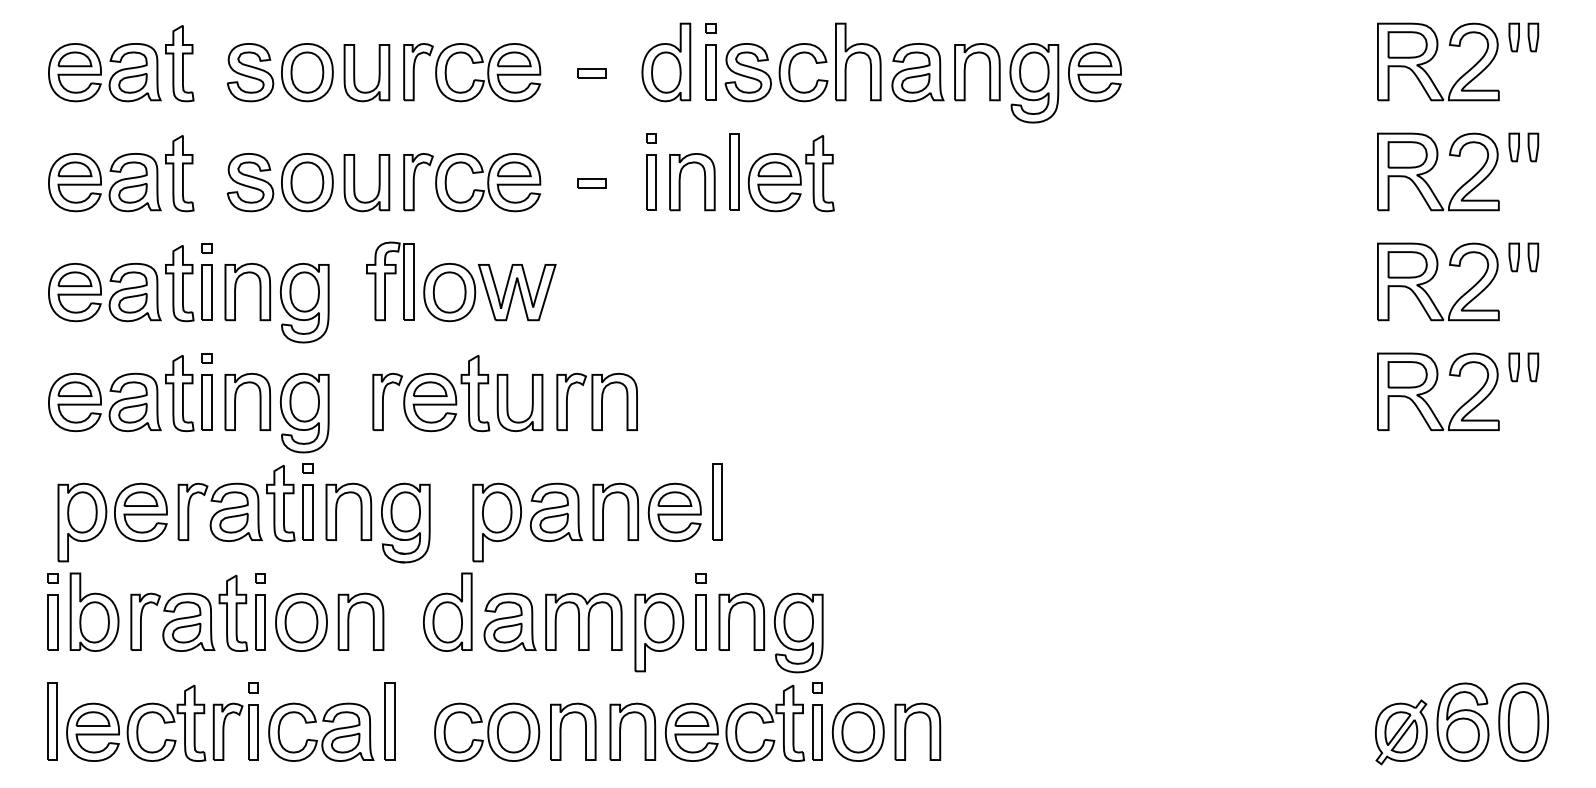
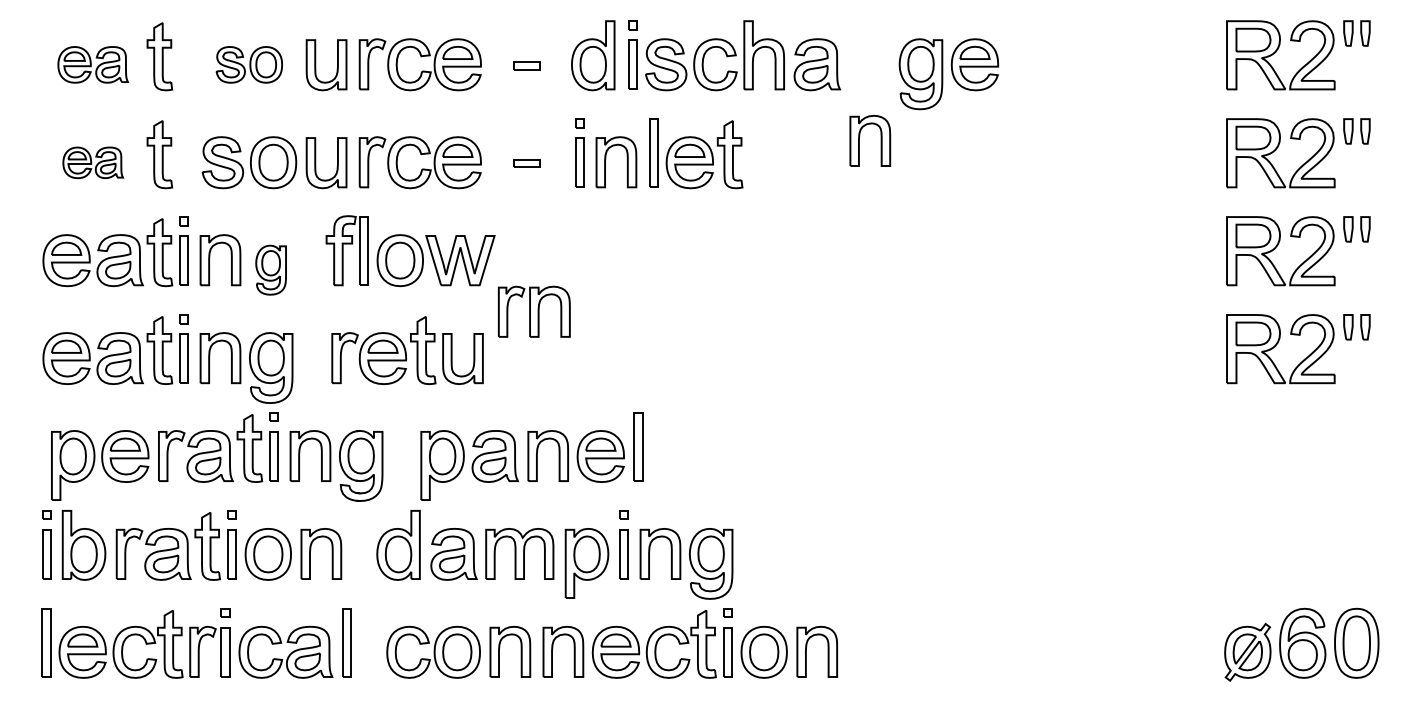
part: (104, 72) -> (92, 64), size x0.7
part: (279, 72) -> (248, 64), size x0.7
part: (965, 72) -> (859, 141), moved
part: (104, 182) -> (92, 162), size x0.6
part: (304, 303) -> (270, 270), size x0.7
part: (596, 401) -> (533, 311), moved

